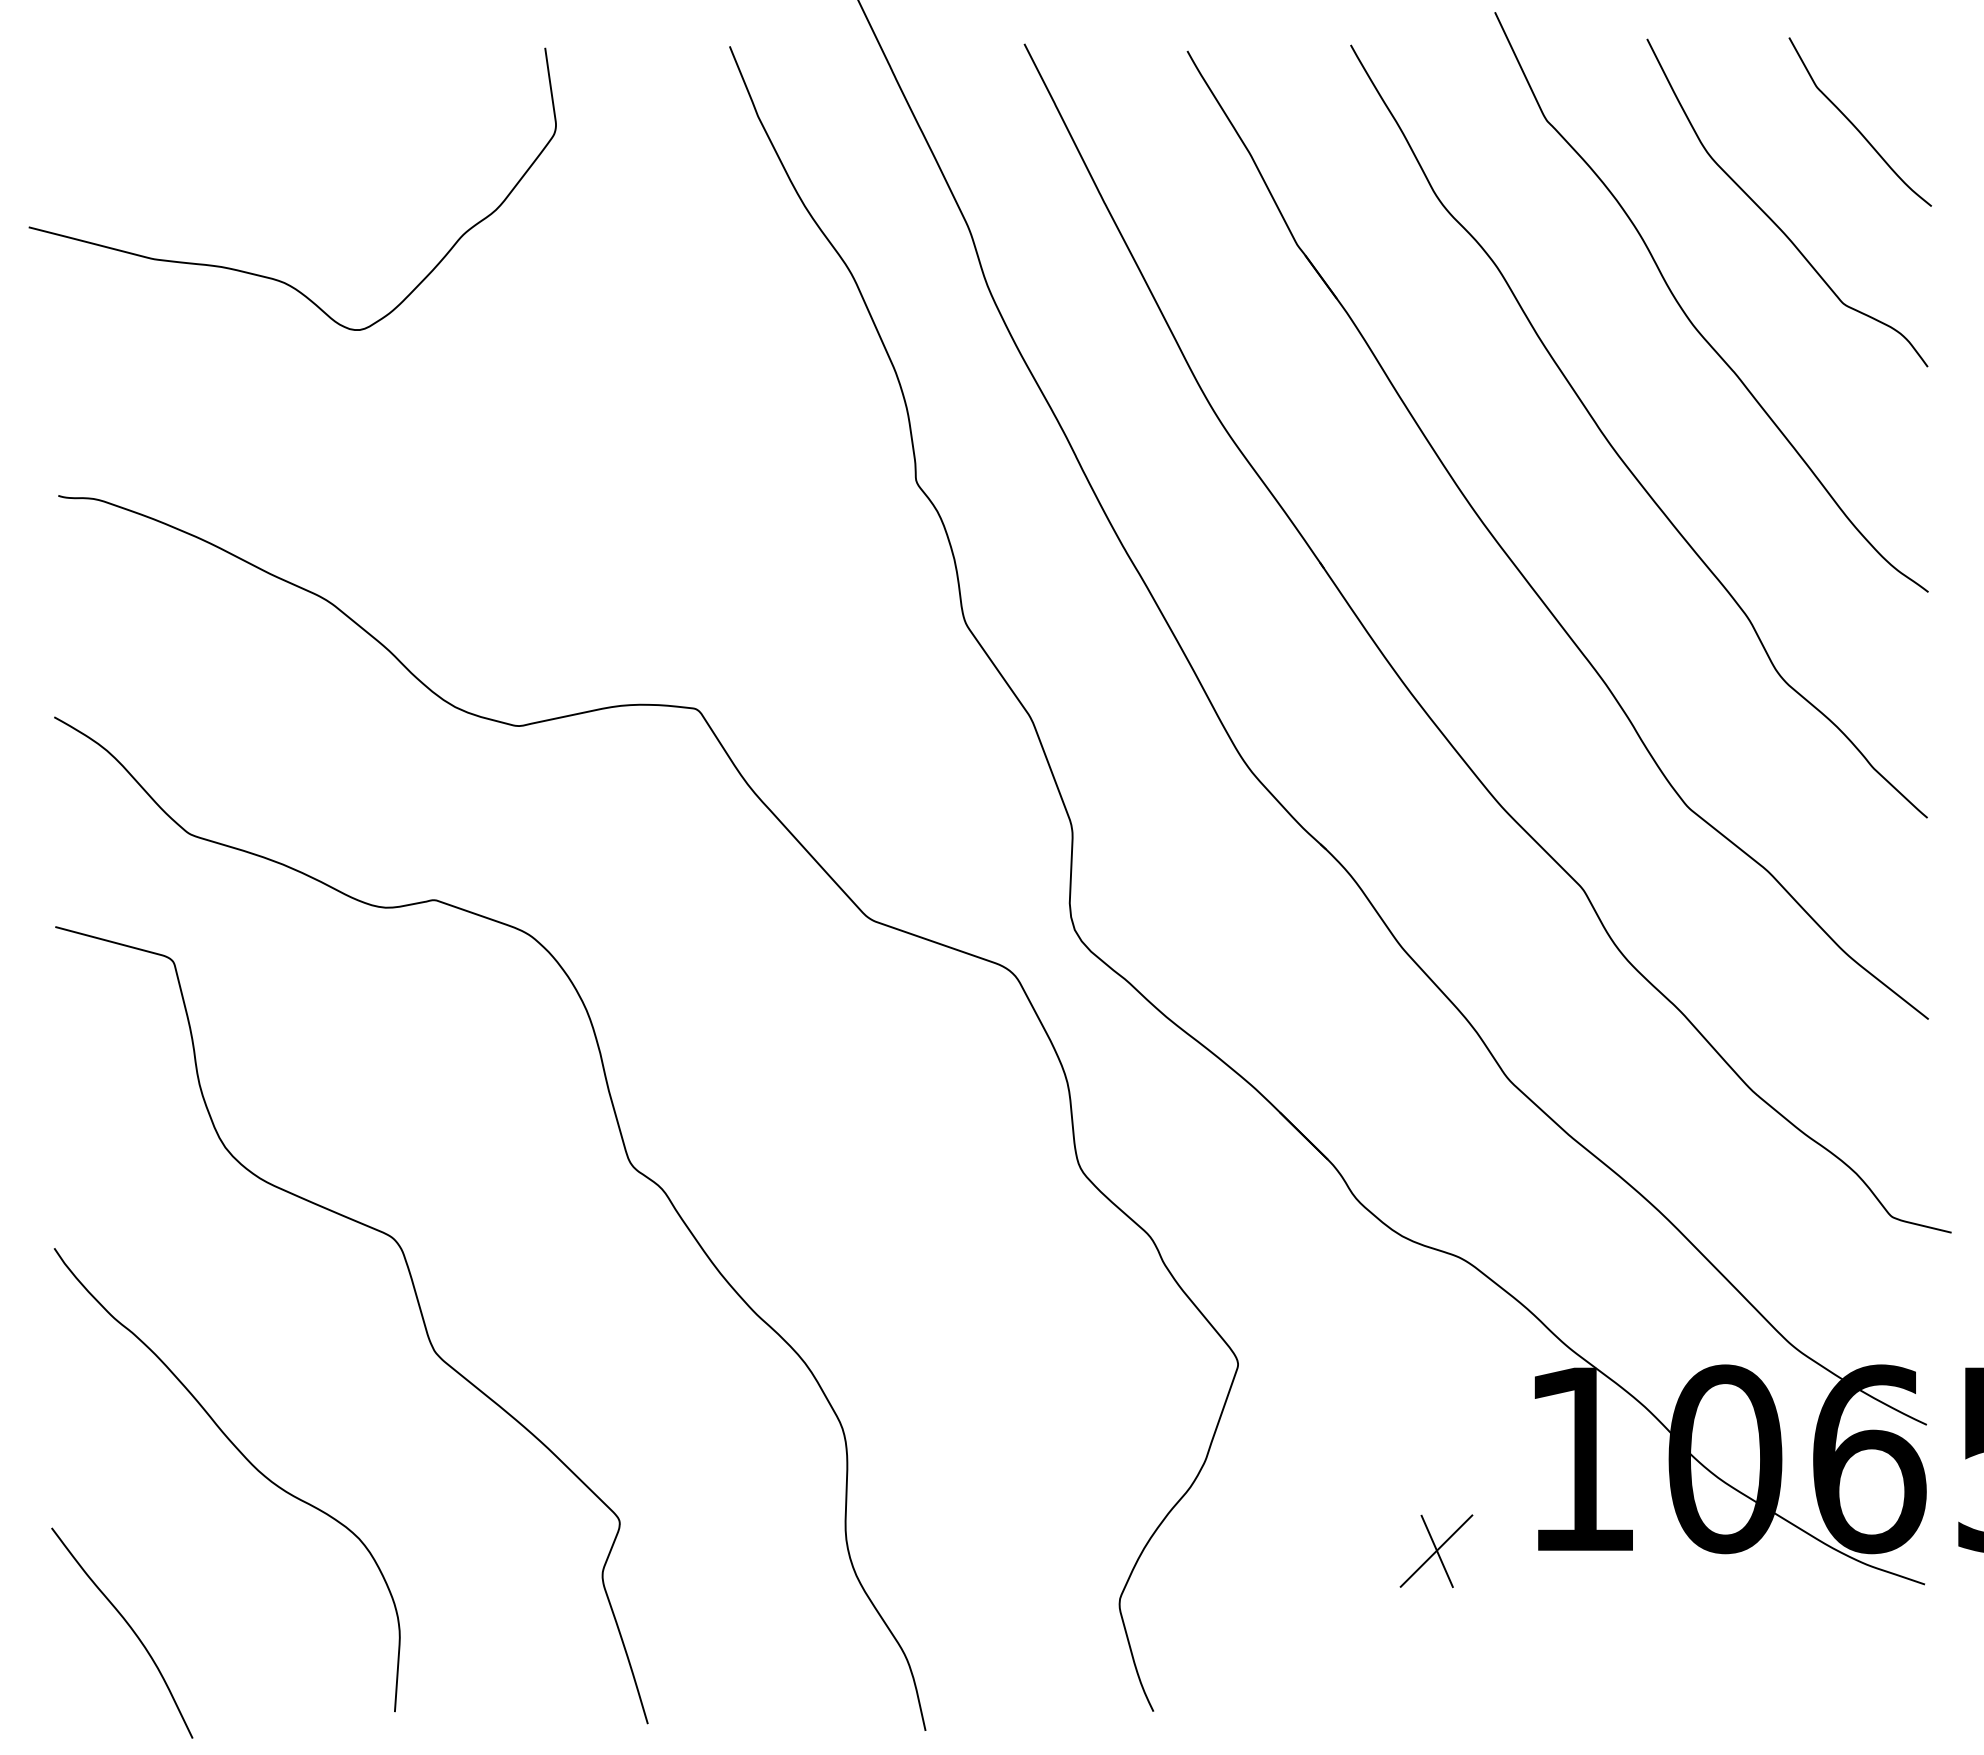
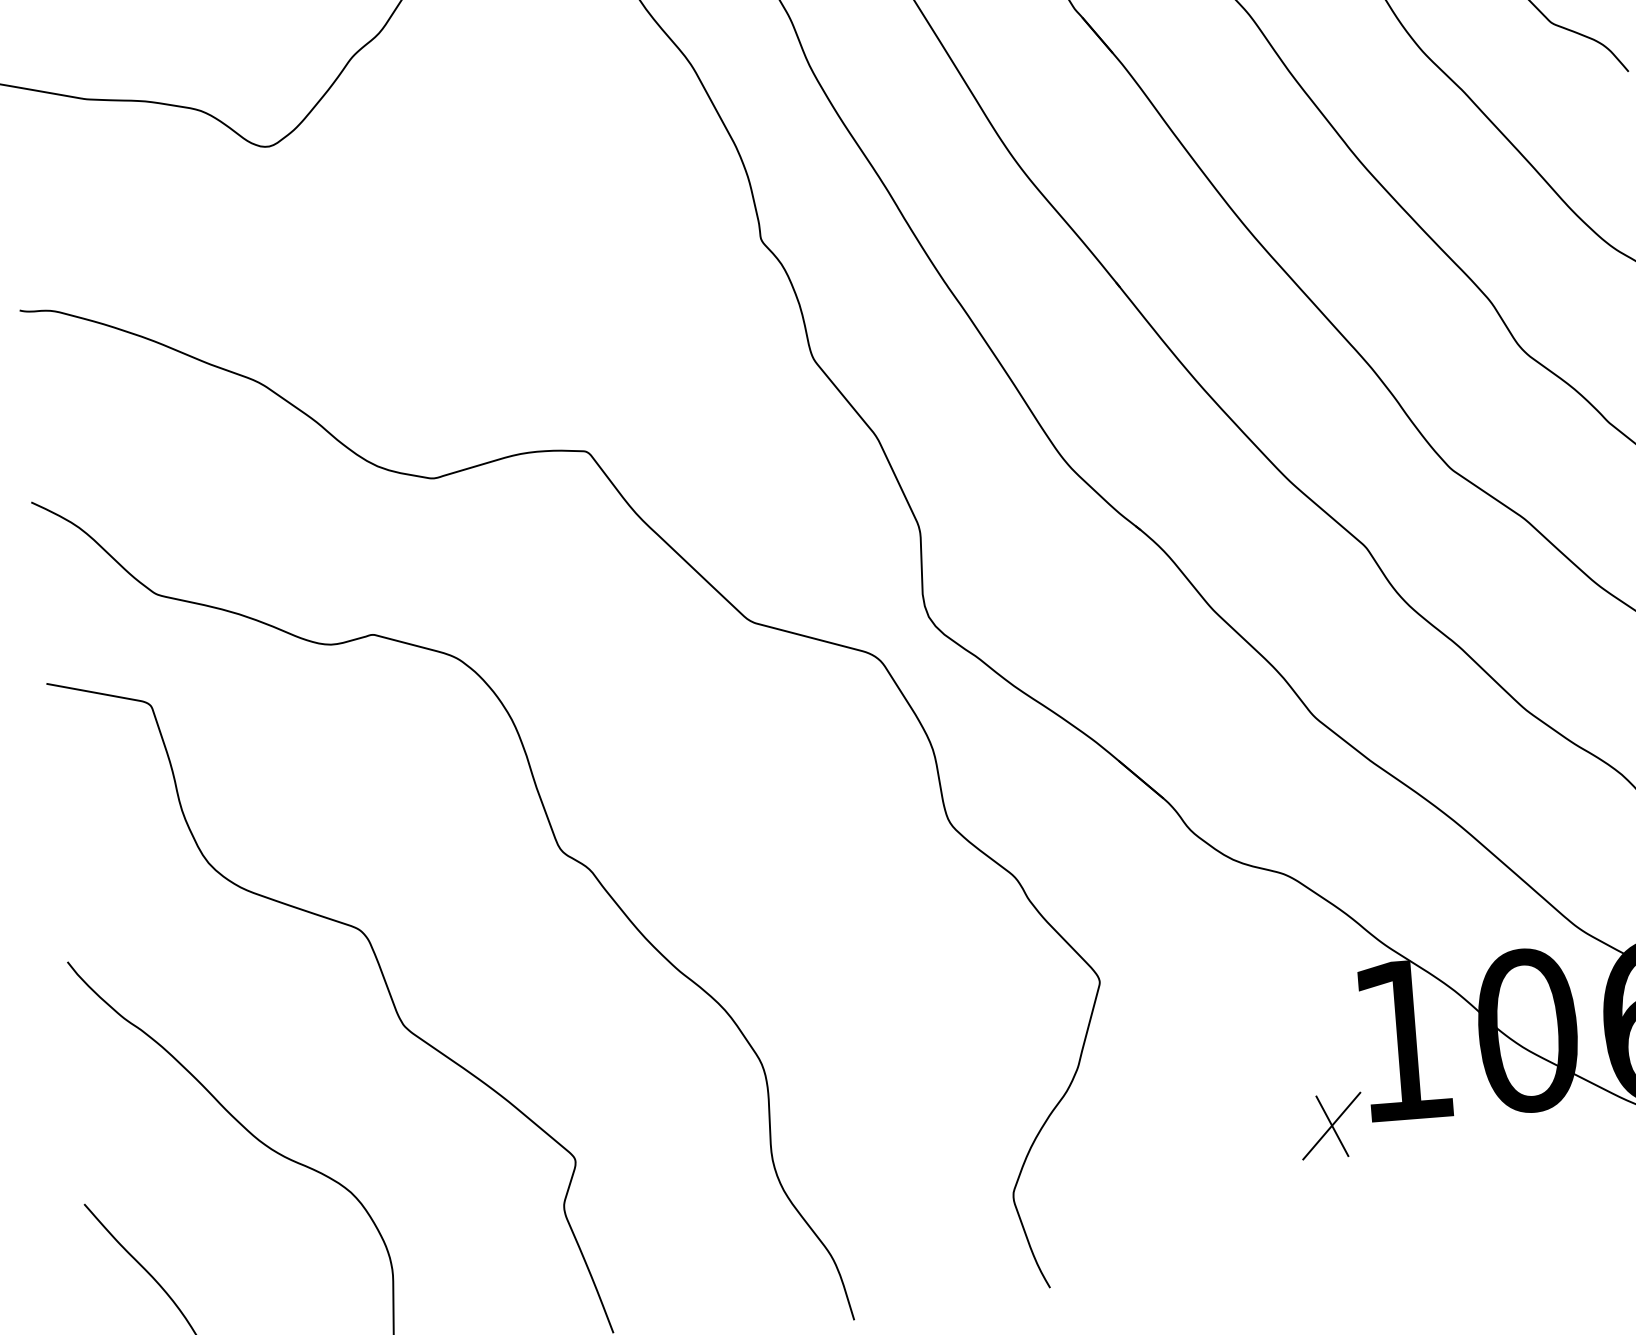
part: (1436, 1550) -> (1331, 1125), moved

